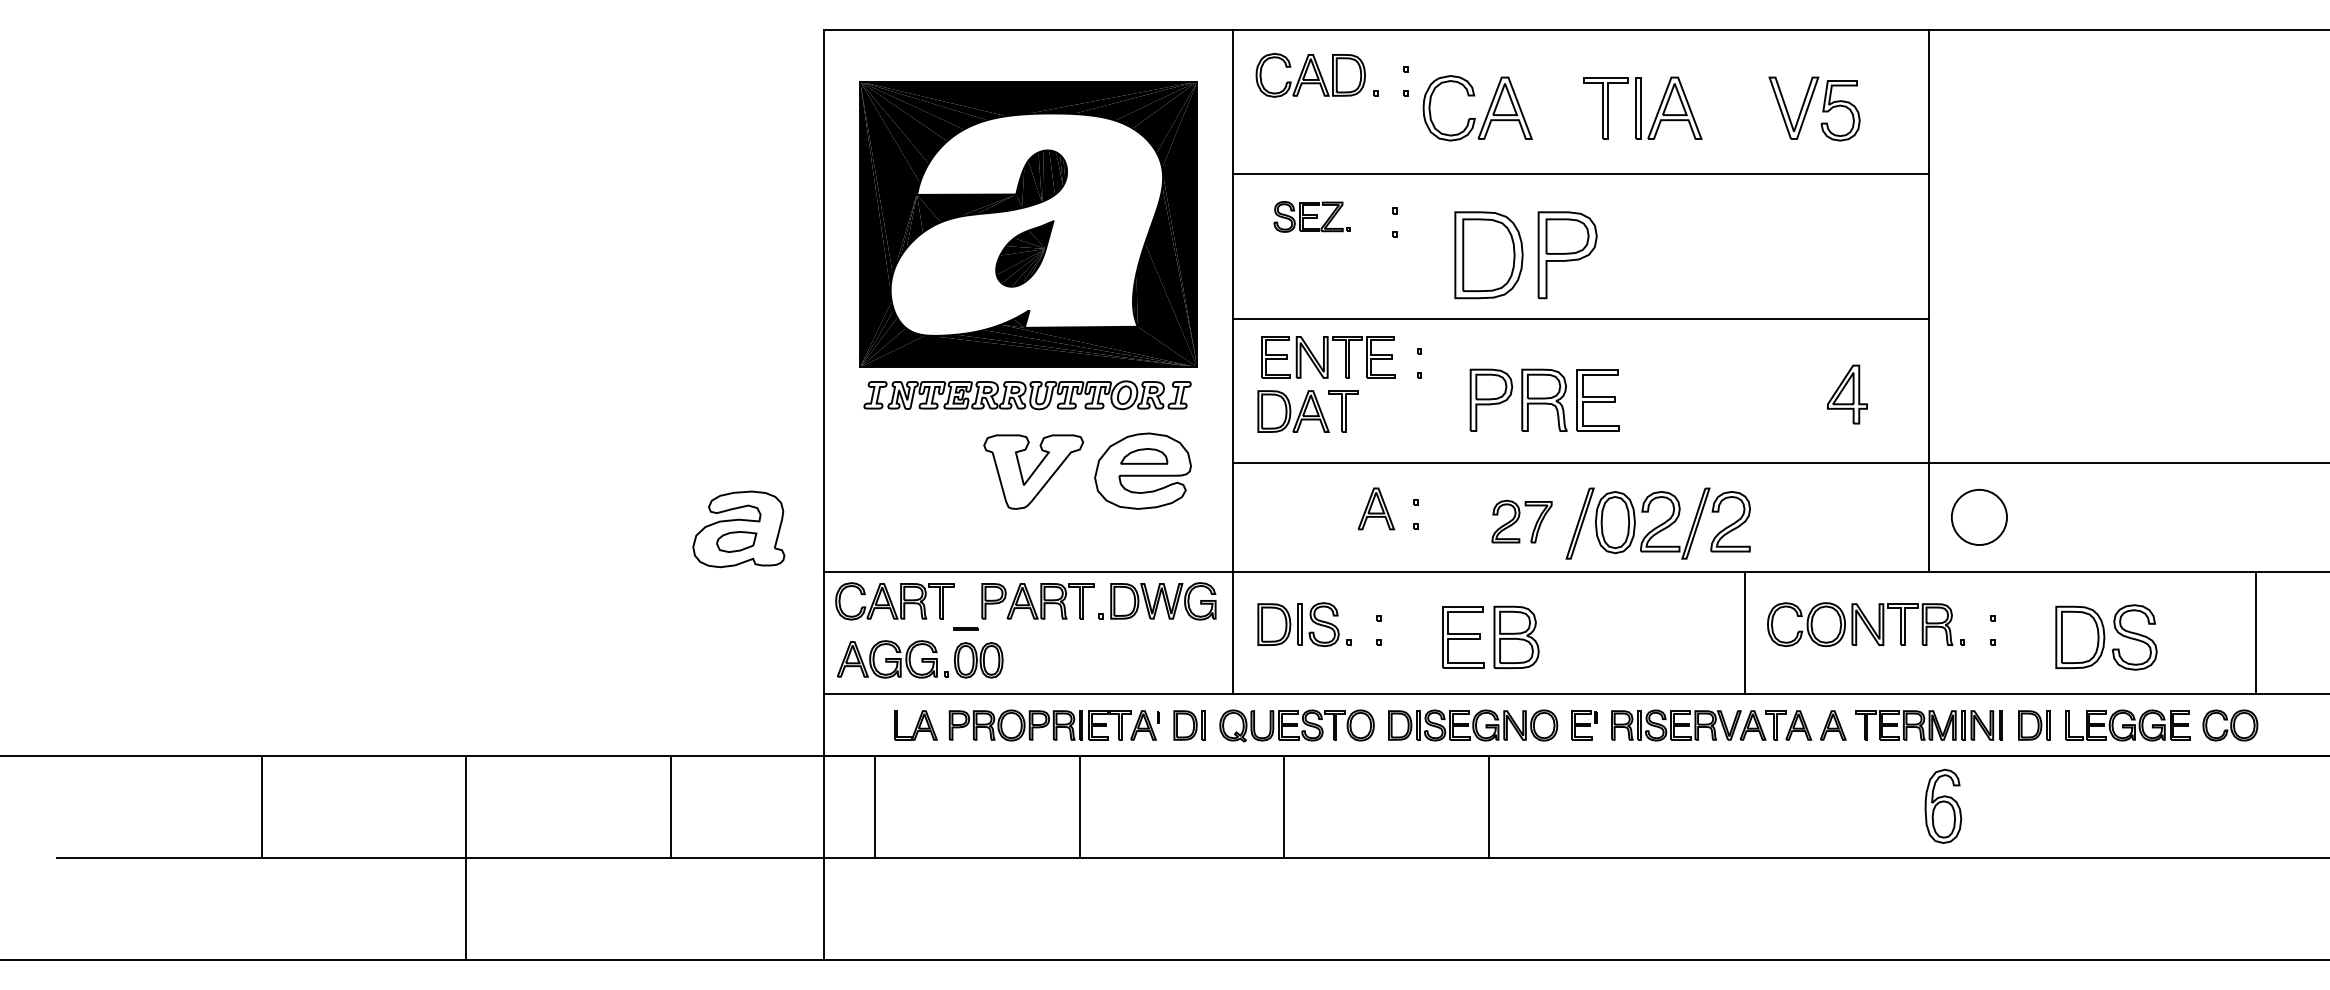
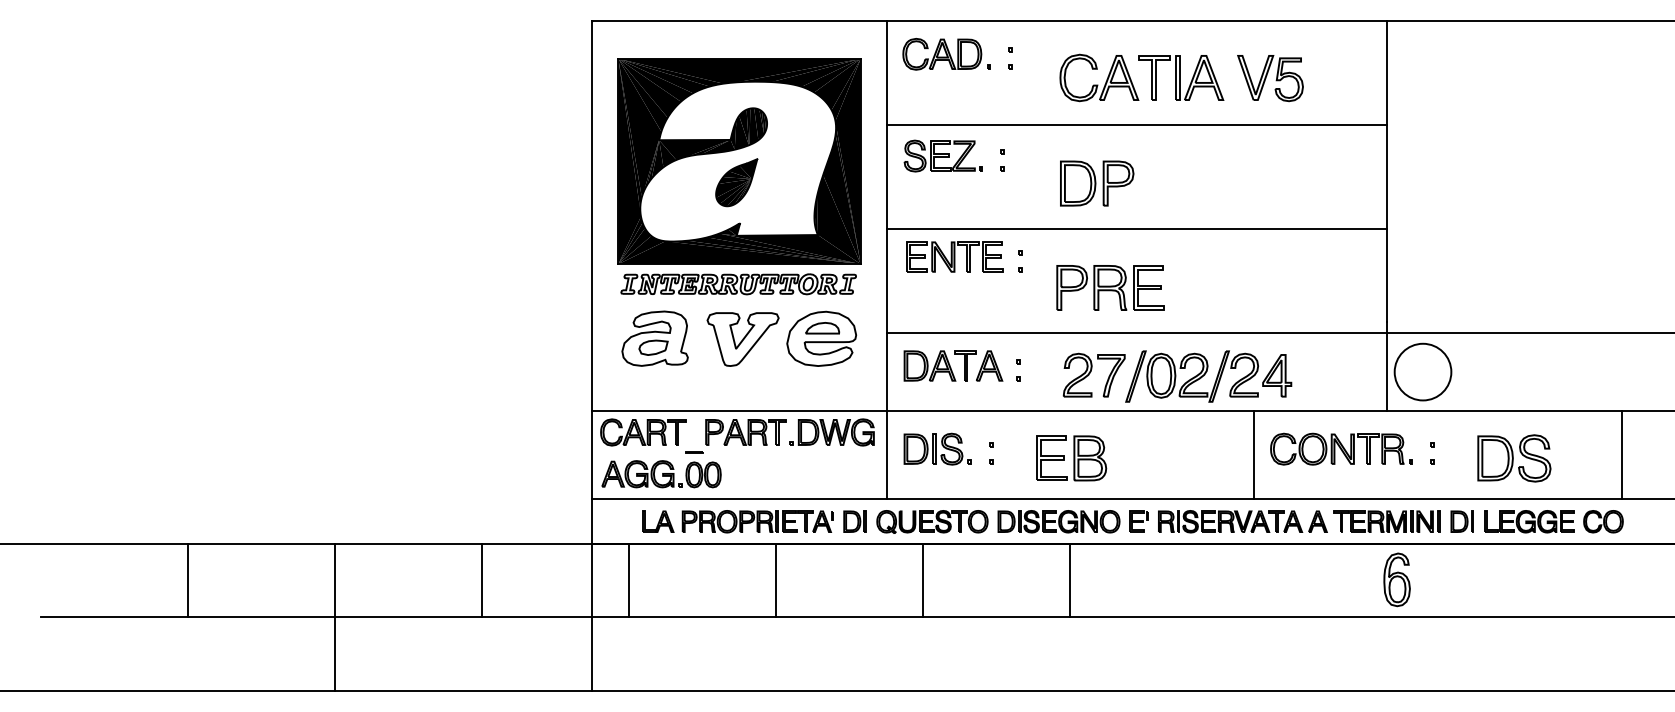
part: (1814, 109) -> (1270, 78), moved
part: (1476, 117) -> (1098, 84), moved
part: (1311, 216) -> (942, 155), size x1.43
part: (1526, 255) -> (1097, 183), size x0.71
part: (1847, 394) -> (1277, 375), moved
part: (1306, 410) -> (939, 365), moved
circle: (1978, 516) -> (1422, 371), size x1.43
part: (1521, 520) -> (1093, 374), size x1.43
part: (737, 529) -> (654, 338), moved

